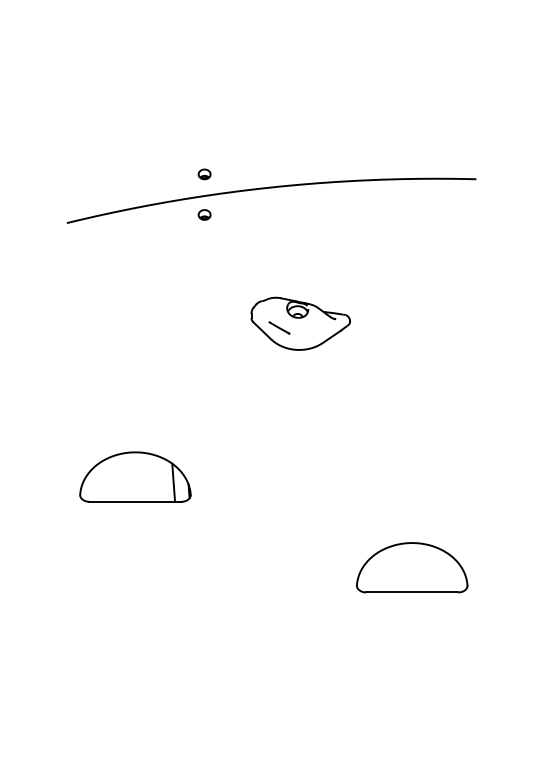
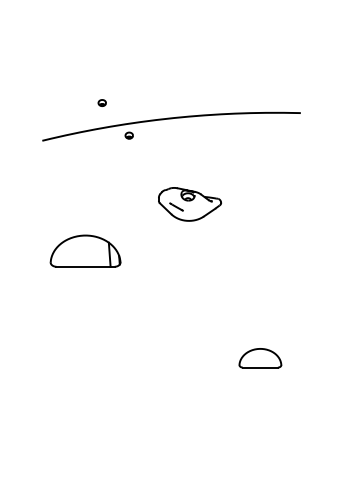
part: (203, 173) -> (101, 102), moved
part: (135, 476) -> (85, 250), moved
part: (412, 566) -> (260, 357), size x0.6

